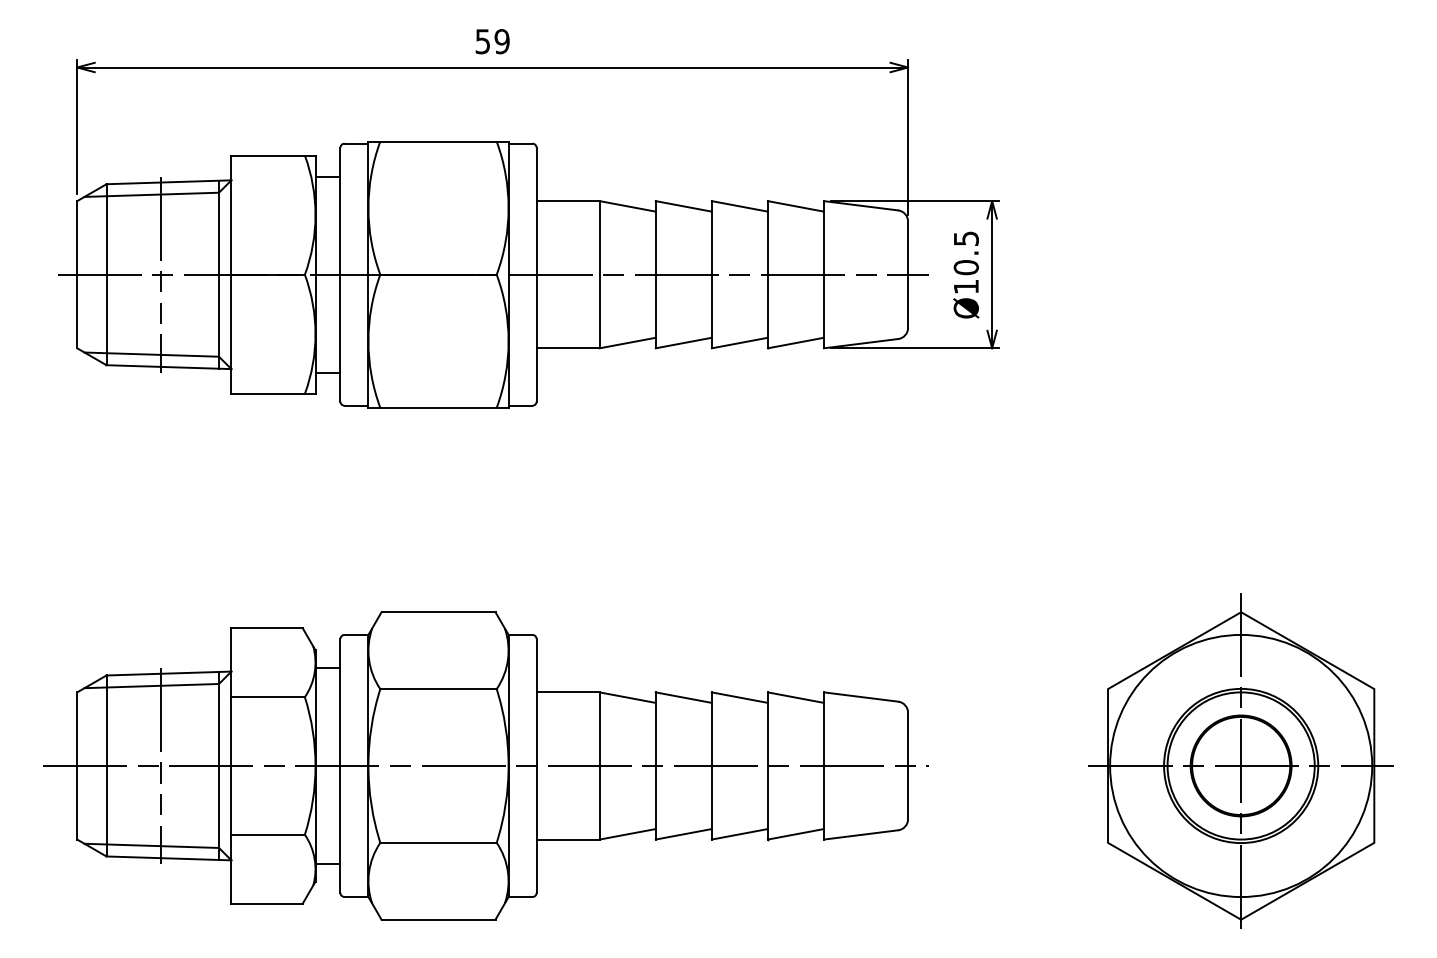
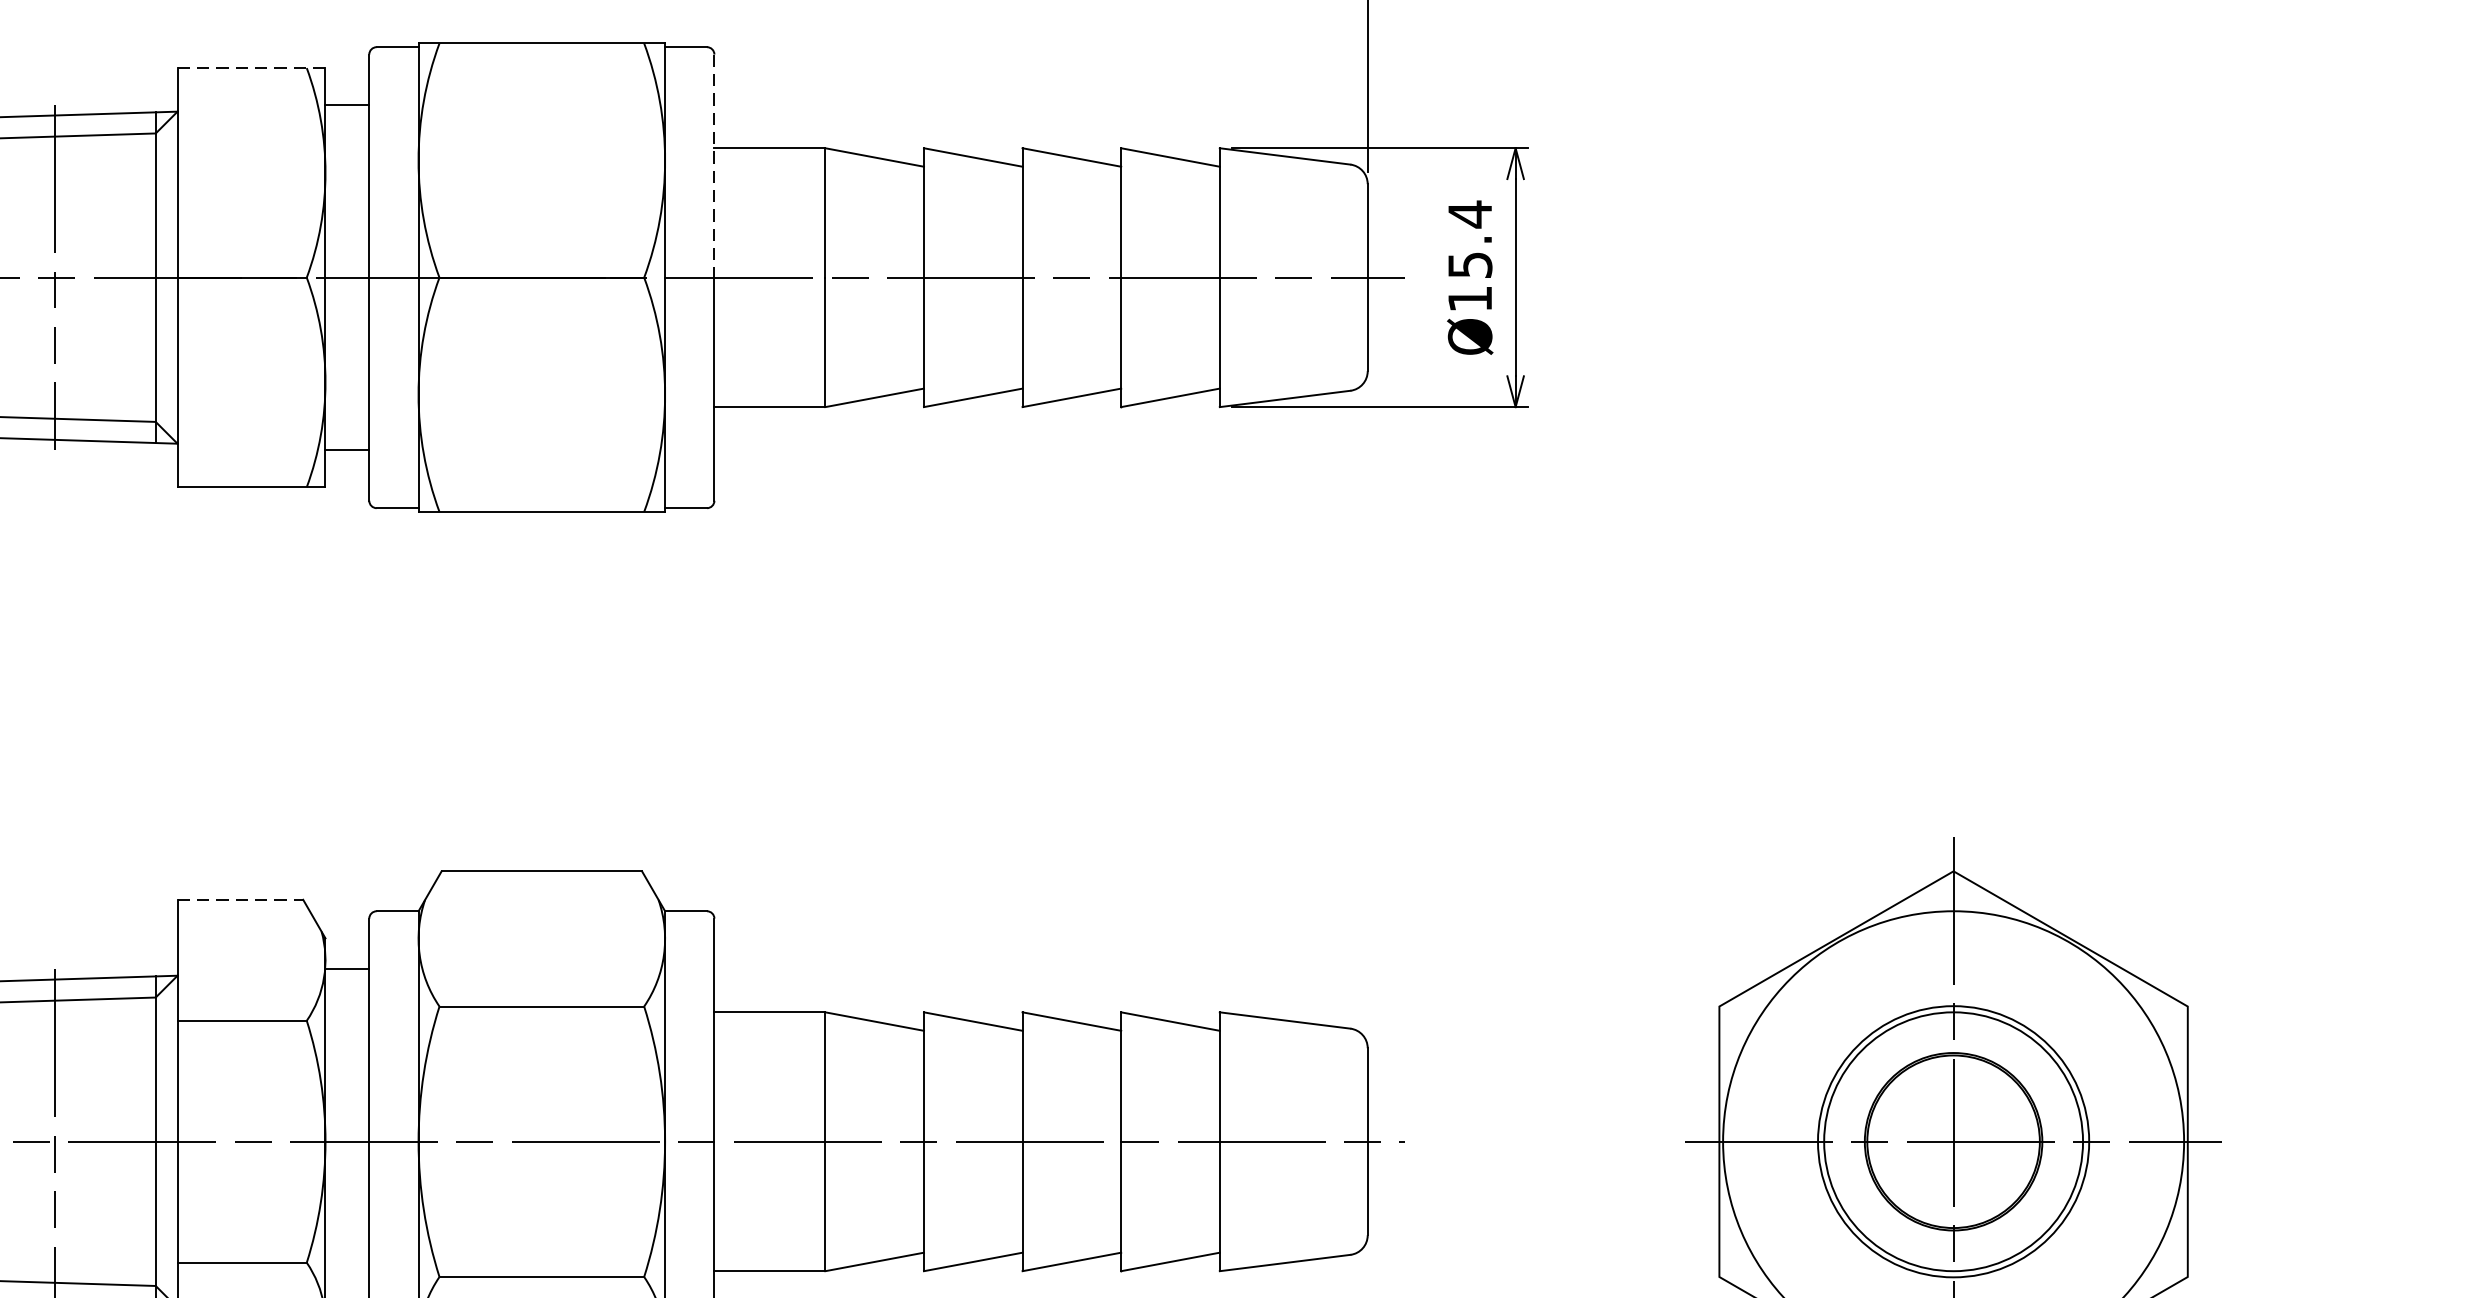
line: (272, 155) -> (249, 67), solid -> dashed
line: (536, 211) -> (714, 166), solid -> dashed
text: (965, 252) -> (1468, 238), Ø10.5 -> Ø15.4
line: (267, 628) -> (241, 899), solid -> dashed

